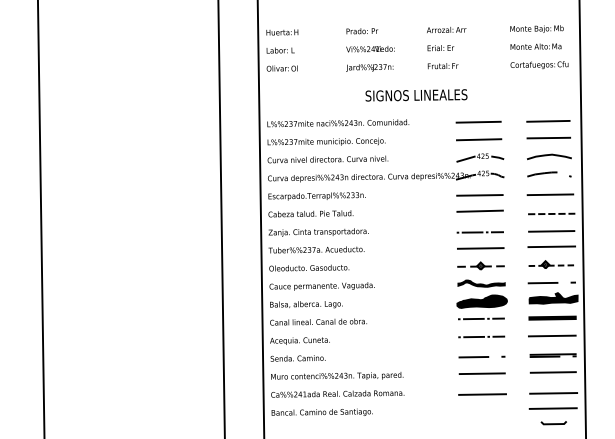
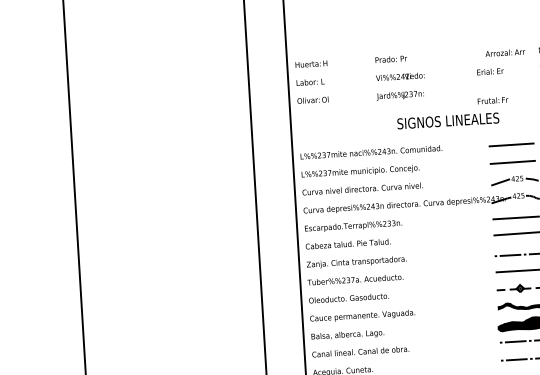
text: (446, 29) -> (505, 52), moved
text: (440, 48) -> (490, 72), moved
text: (442, 66) -> (492, 101), moved

